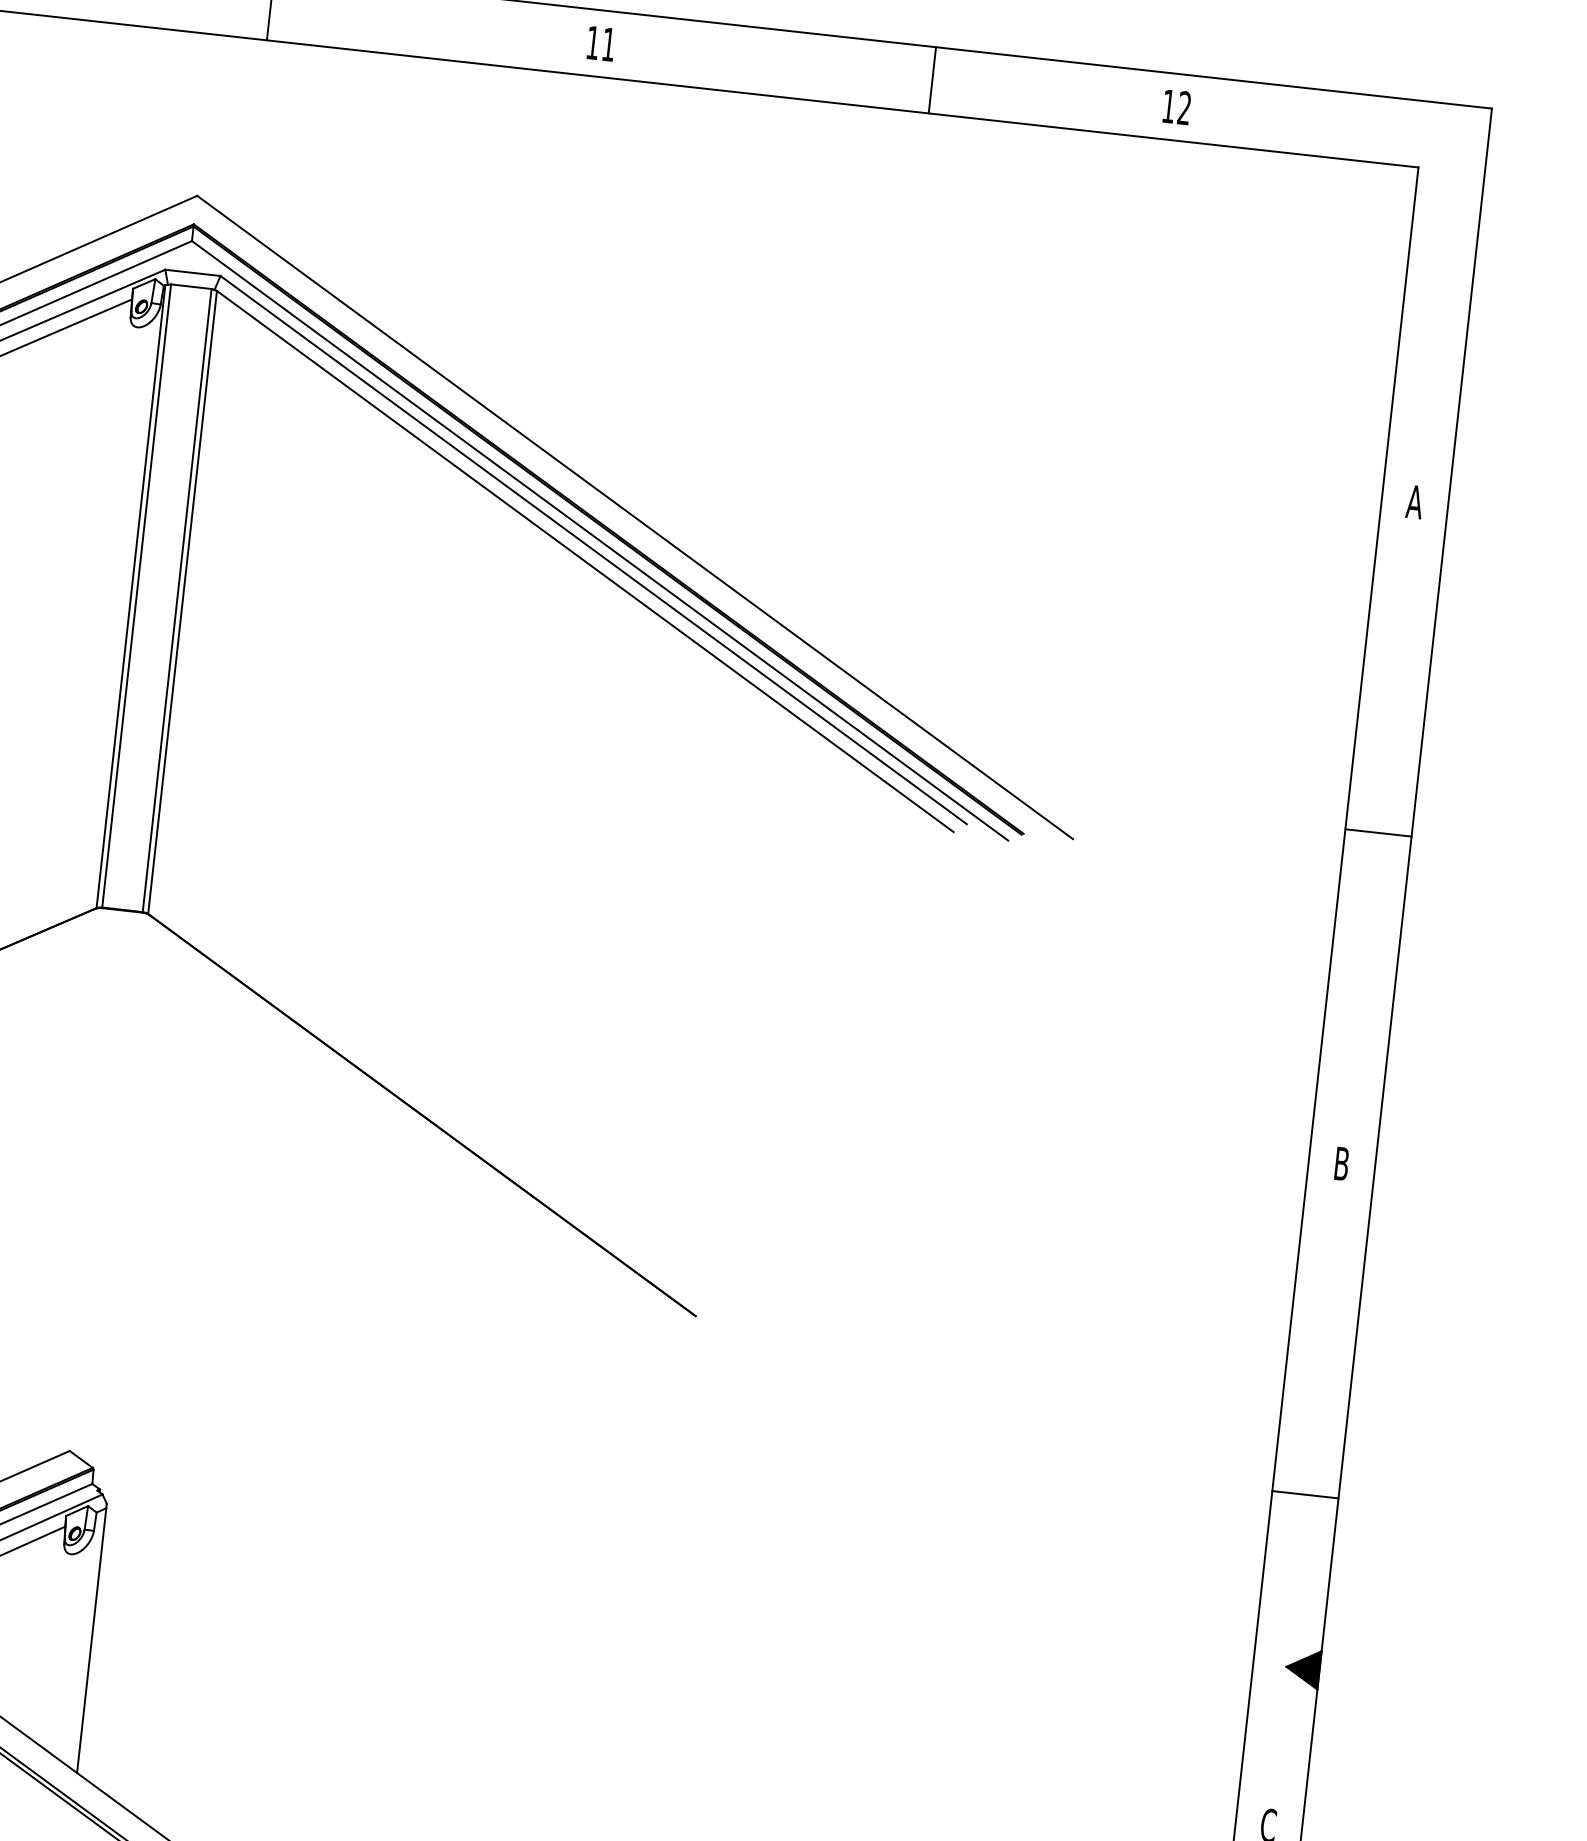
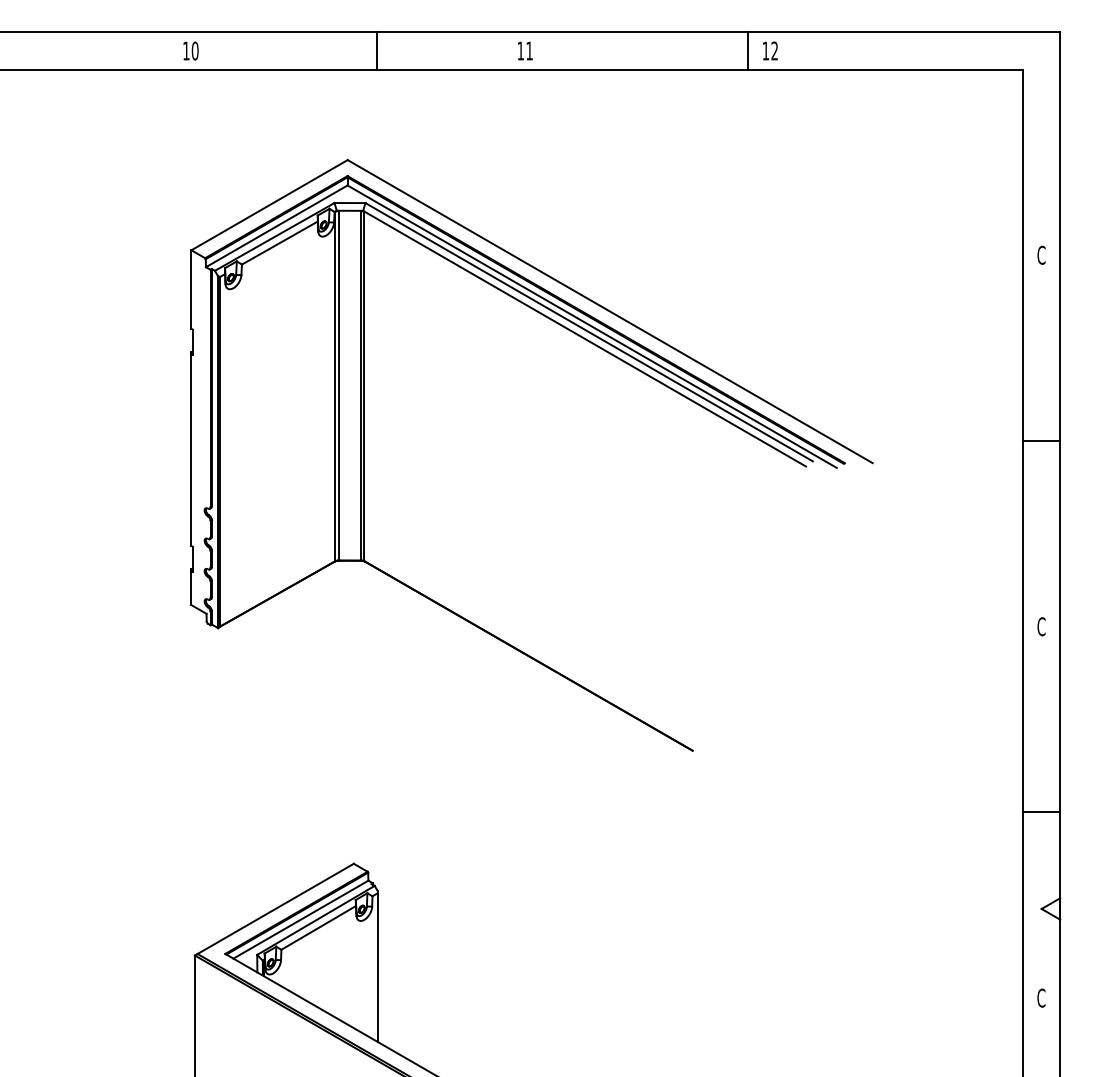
text: (601, 42) -> (525, 50), moved
text: (1177, 106) -> (770, 50), moved
text: (1414, 500) -> (1041, 254), A -> C
text: (1341, 1163) -> (1041, 626), B -> C
fill: (1302, 1667) -> (1050, 908), removed

